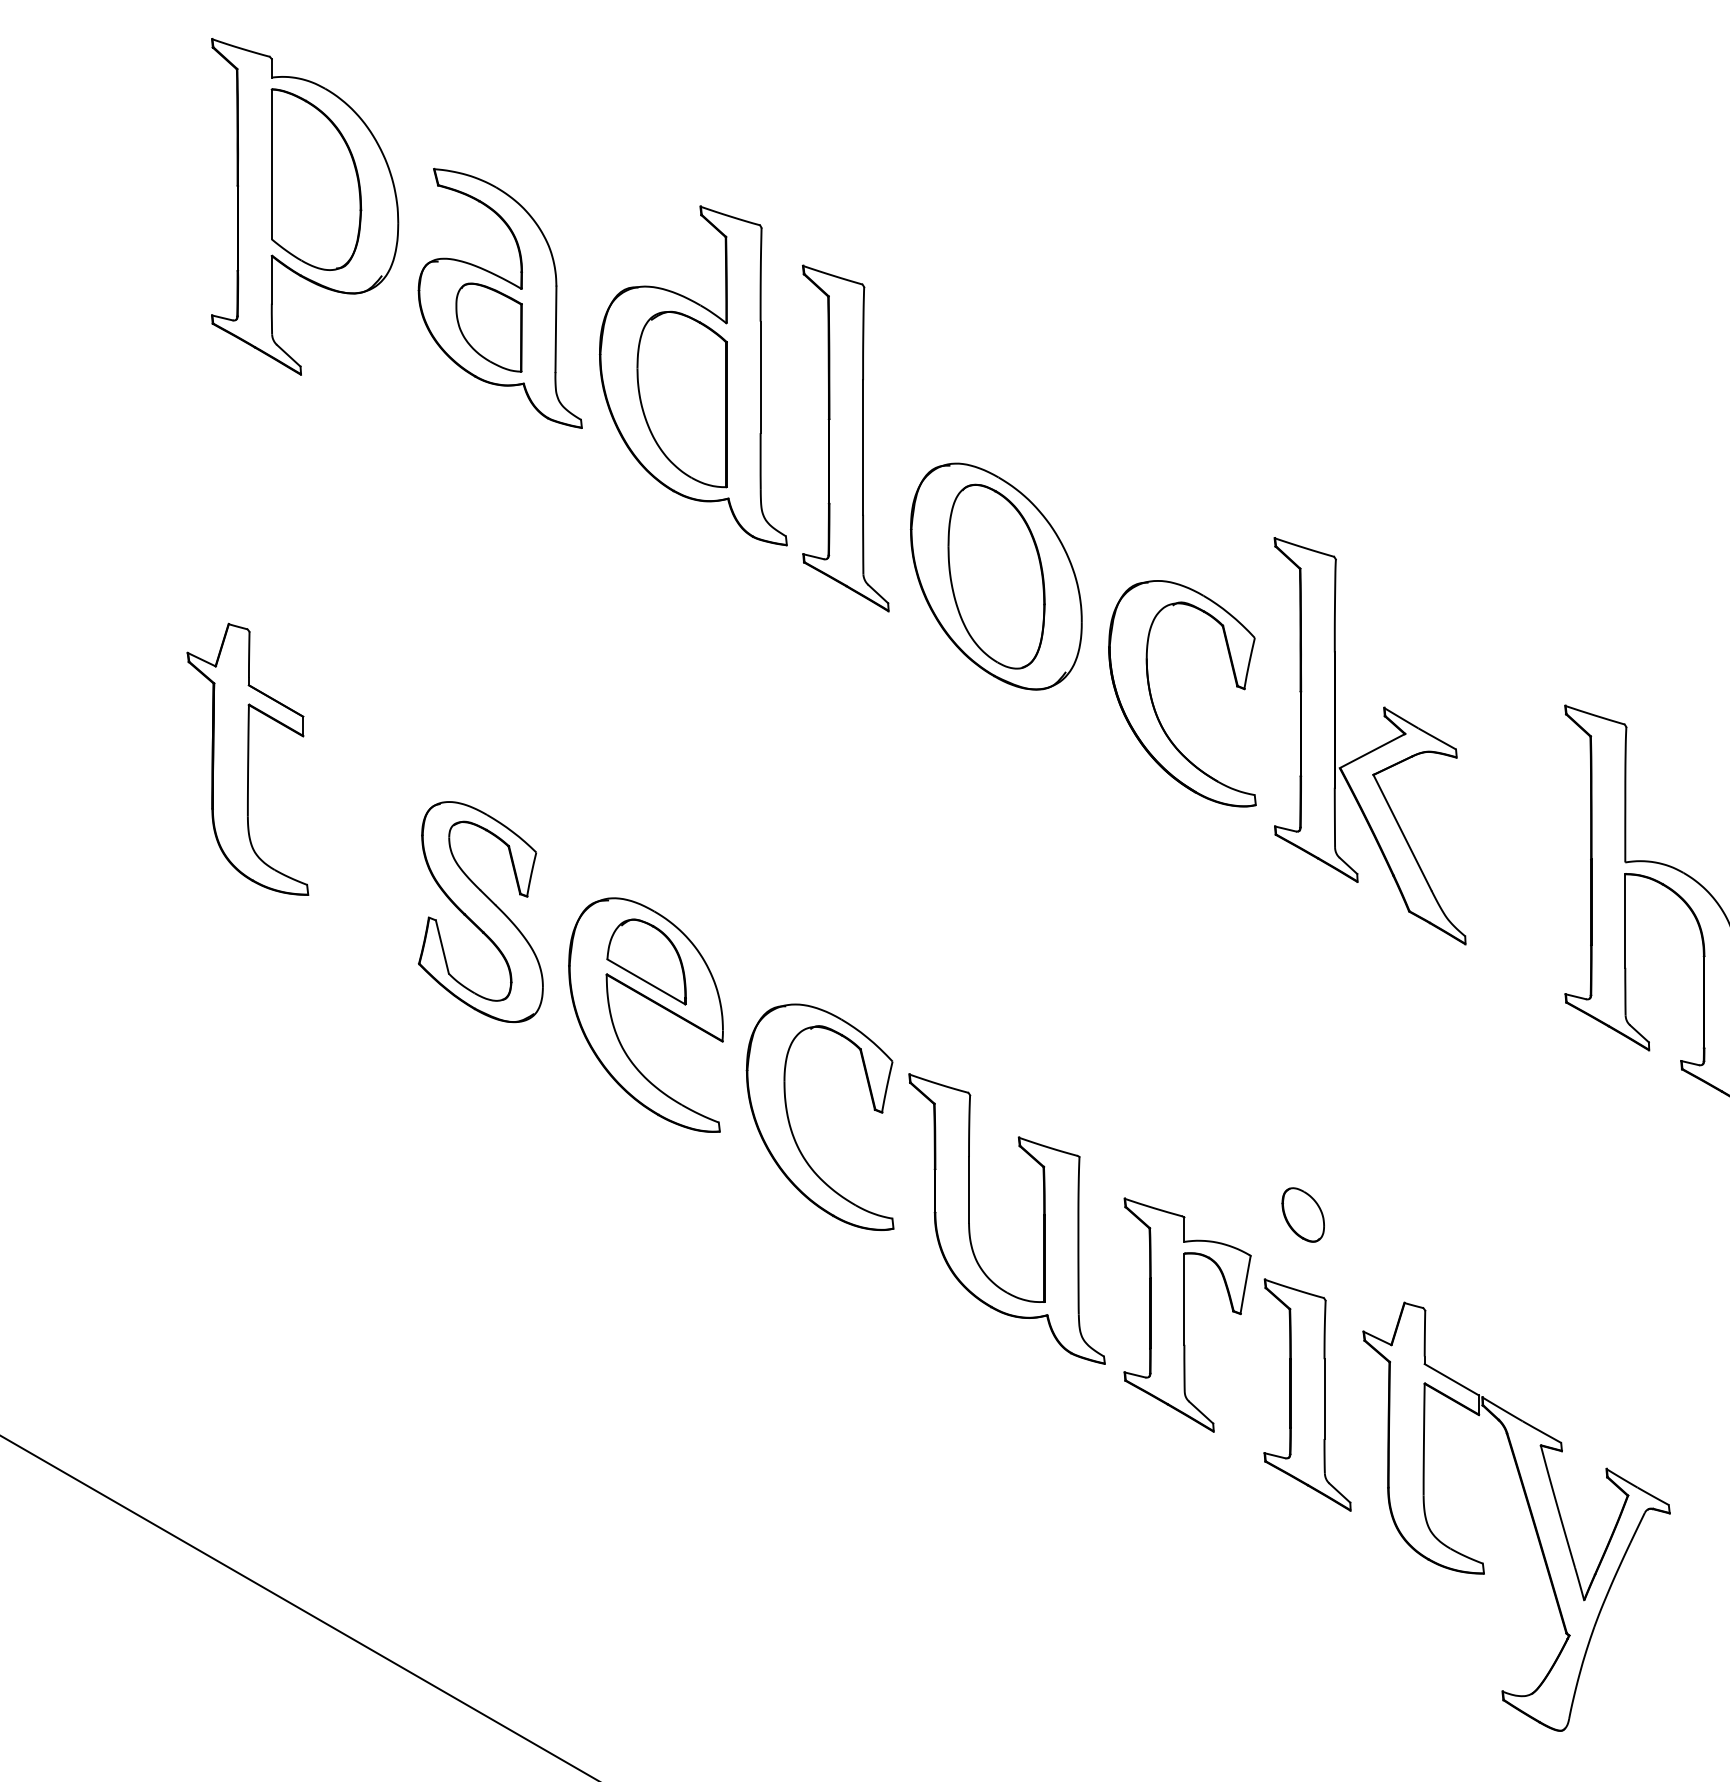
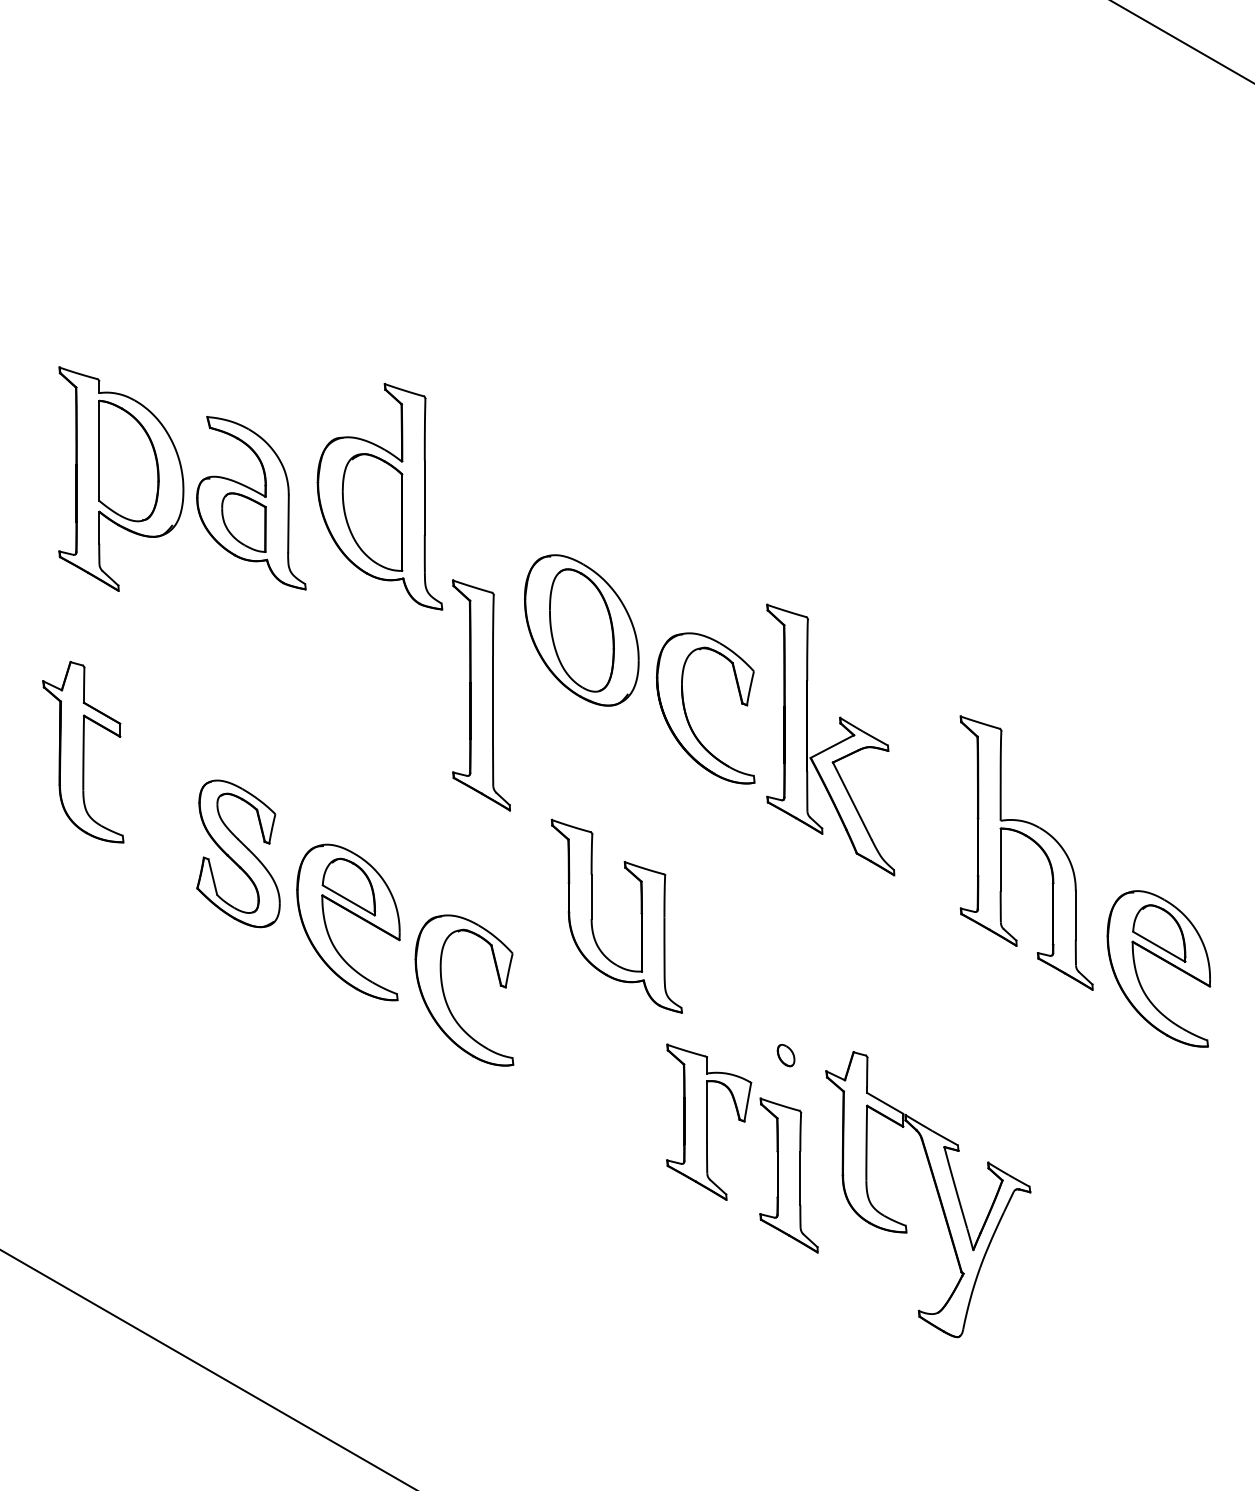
part: (305, 205) -> (121, 478), moved
part: (500, 298) -> (251, 503), moved
part: (845, 438) -> (481, 695), moved
part: (1302, 1214) -> (785, 1055), size x0.6
part: (970, 1217) -> (592, 915), moved
part: (1528, 1512) -> (936, 1191), moved

